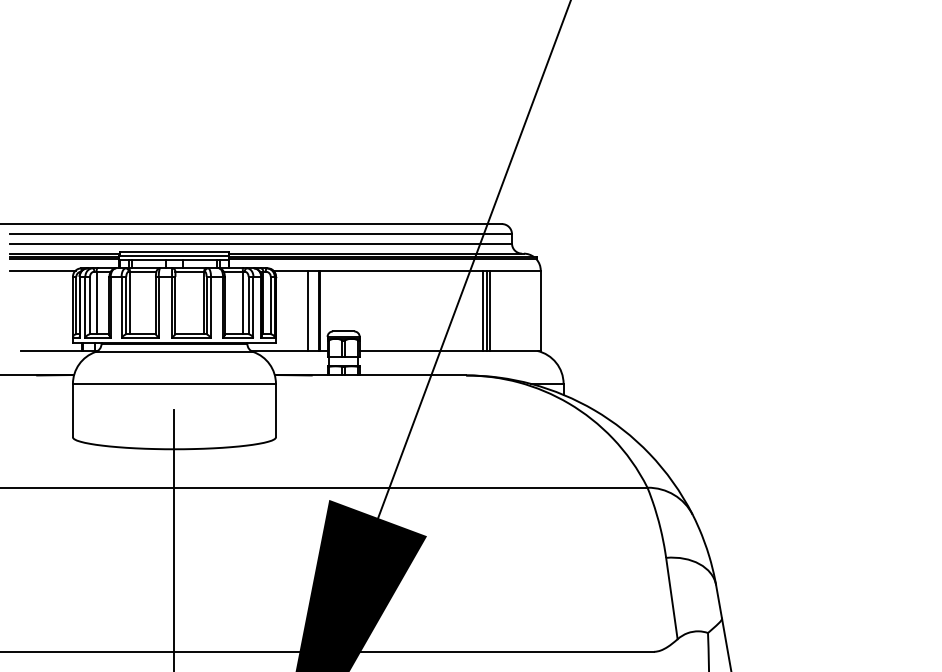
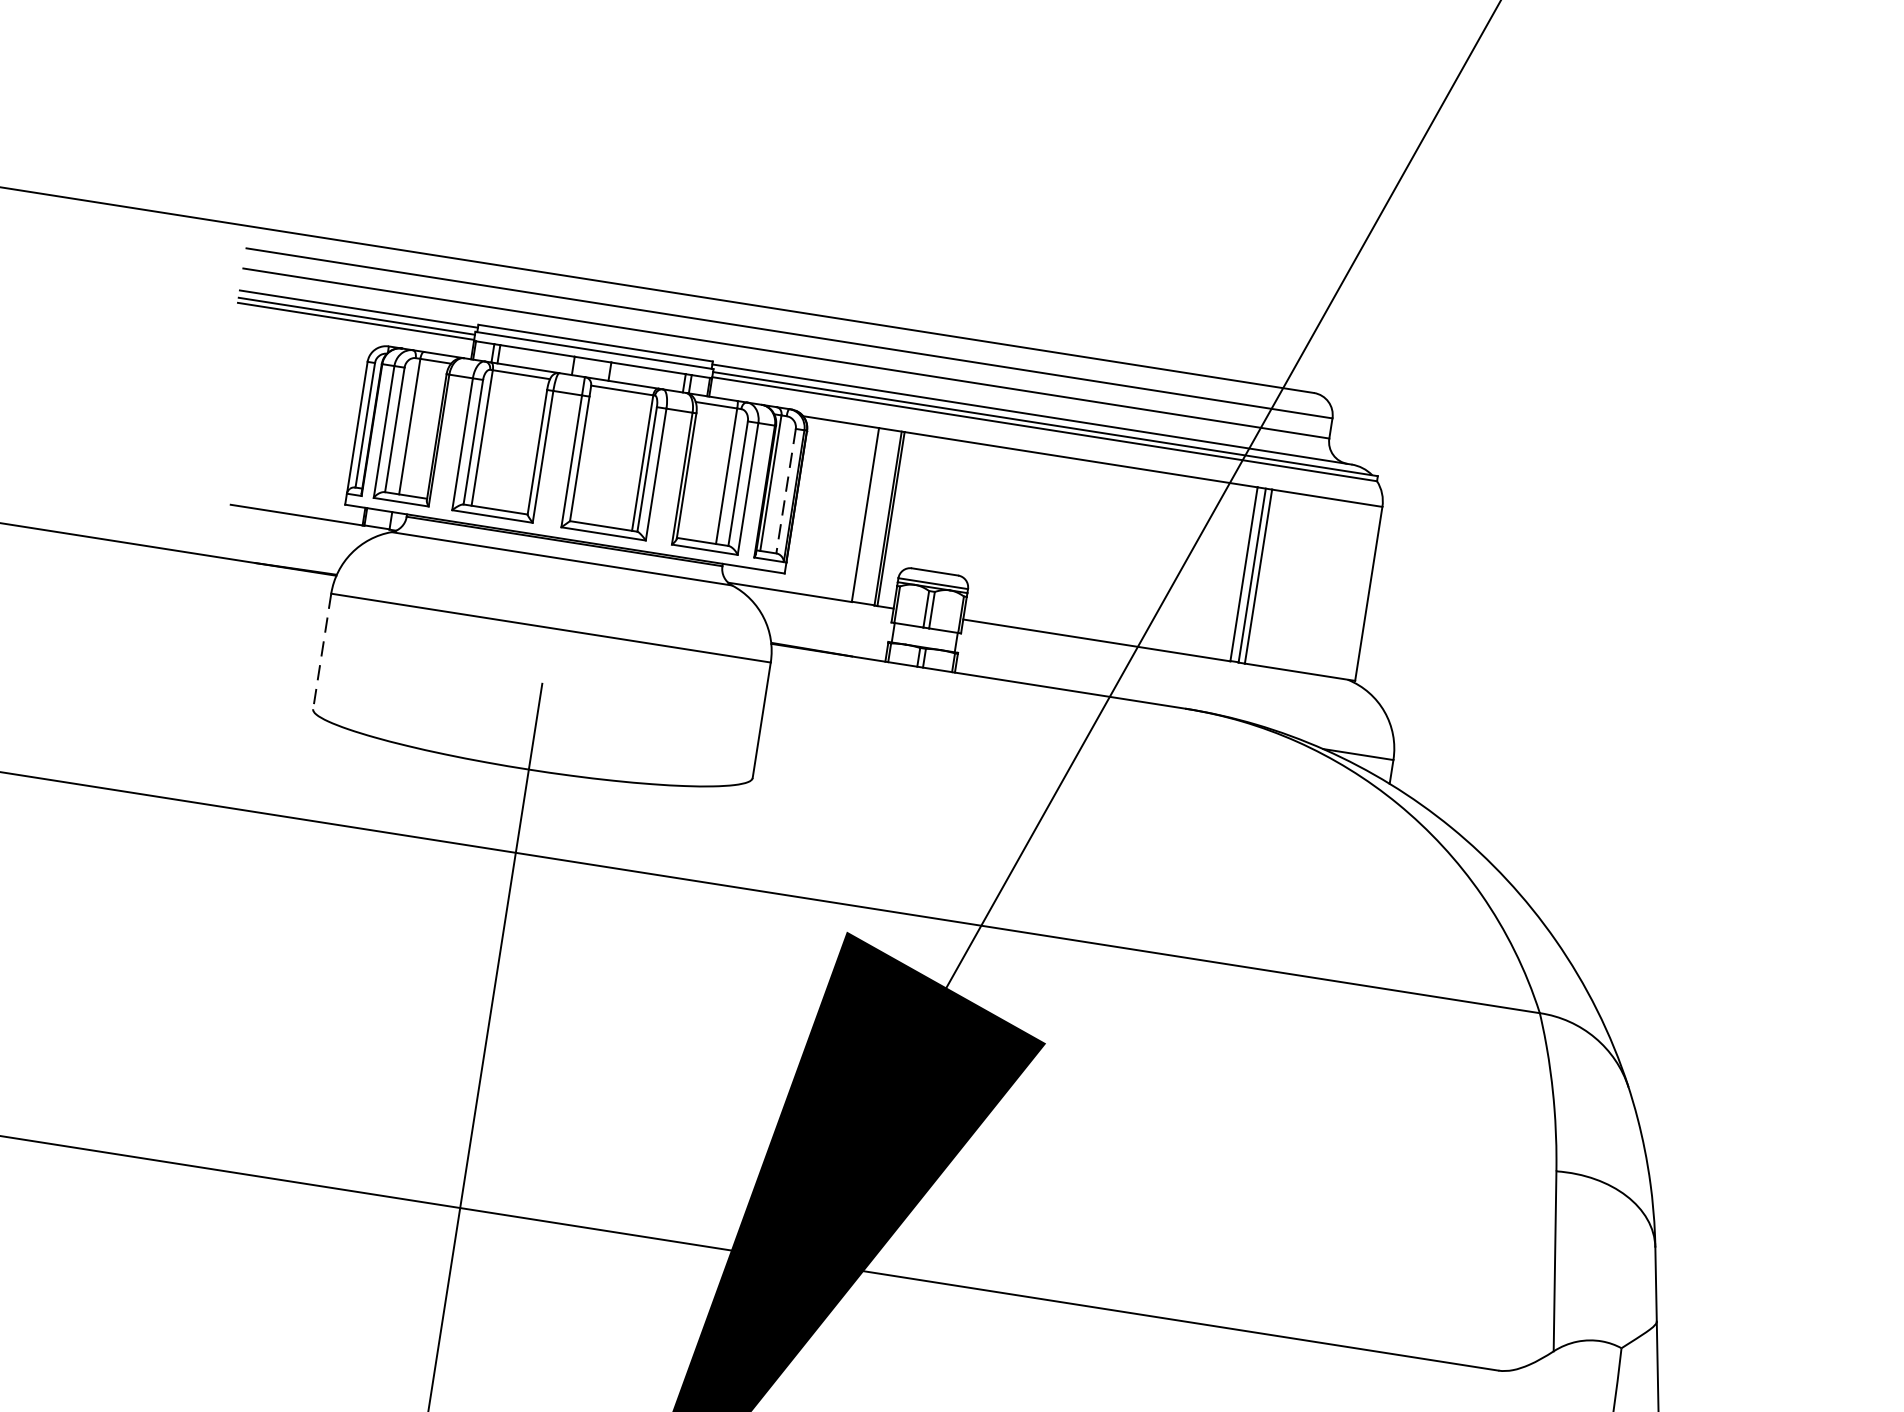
line: (42, 270) -> (303, 337), removed
line: (270, 305) -> (785, 490), solid -> dashed
line: (72, 410) -> (321, 651), solid -> dashed

